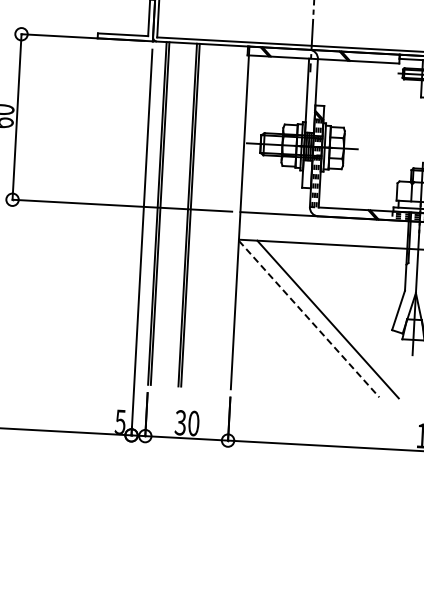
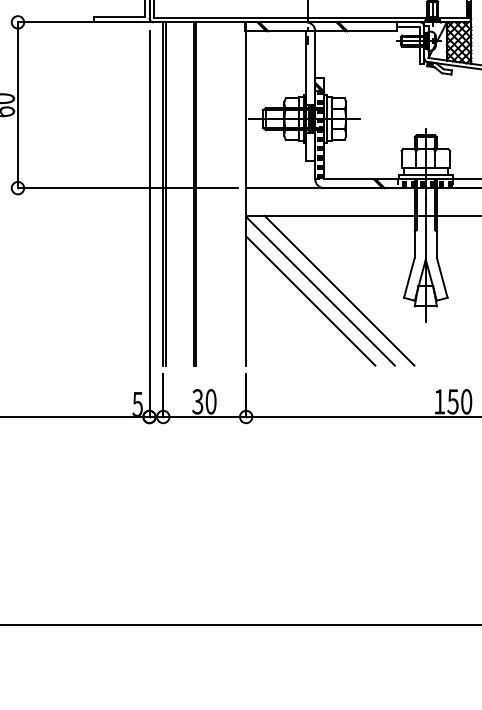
line: (309, 319) -> (320, 291), dashed -> solid
line: (298, 327) -> (310, 300), added

